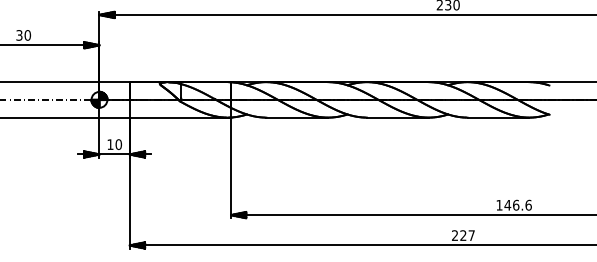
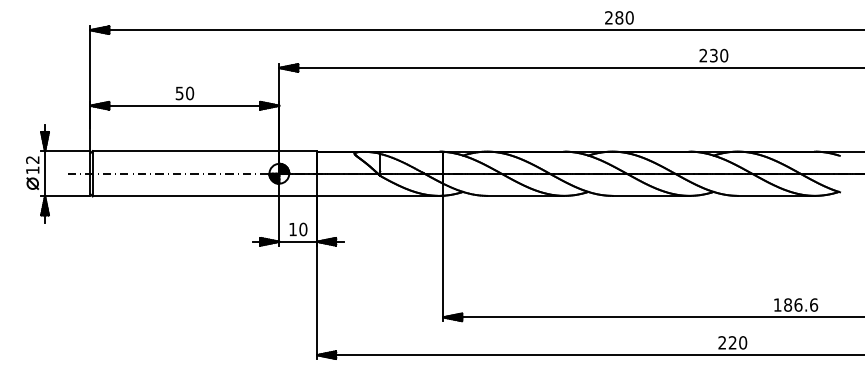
text: (19, 34) -> (179, 92), 30 -> 50
text: (507, 204) -> (787, 304), 146.6 -> 186.6
text: (472, 235) -> (743, 342), 227 -> 220

